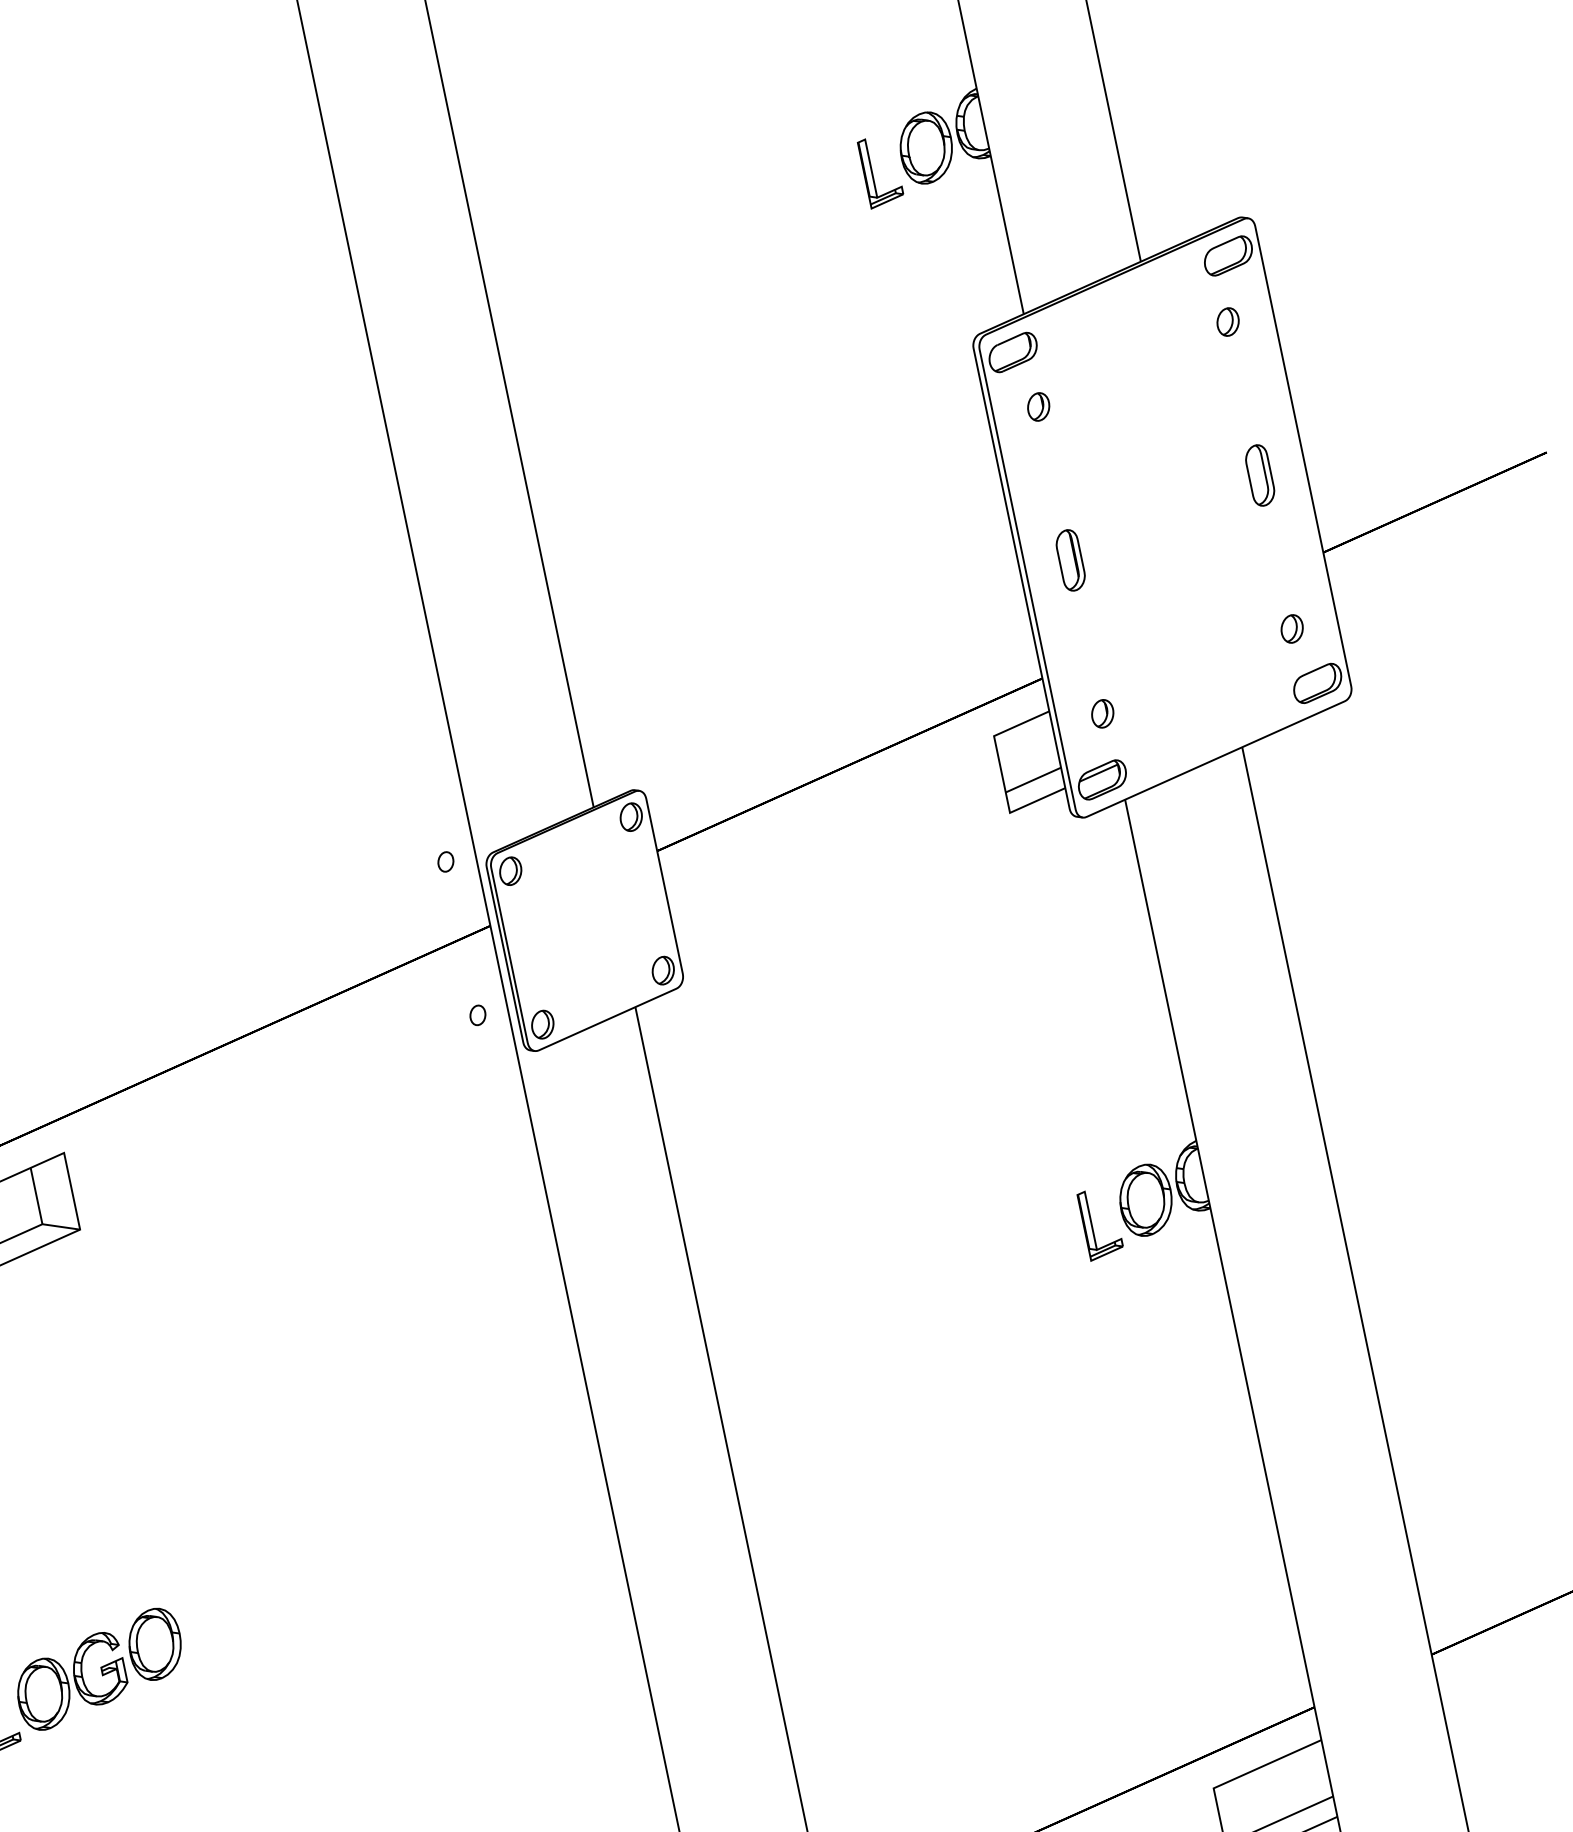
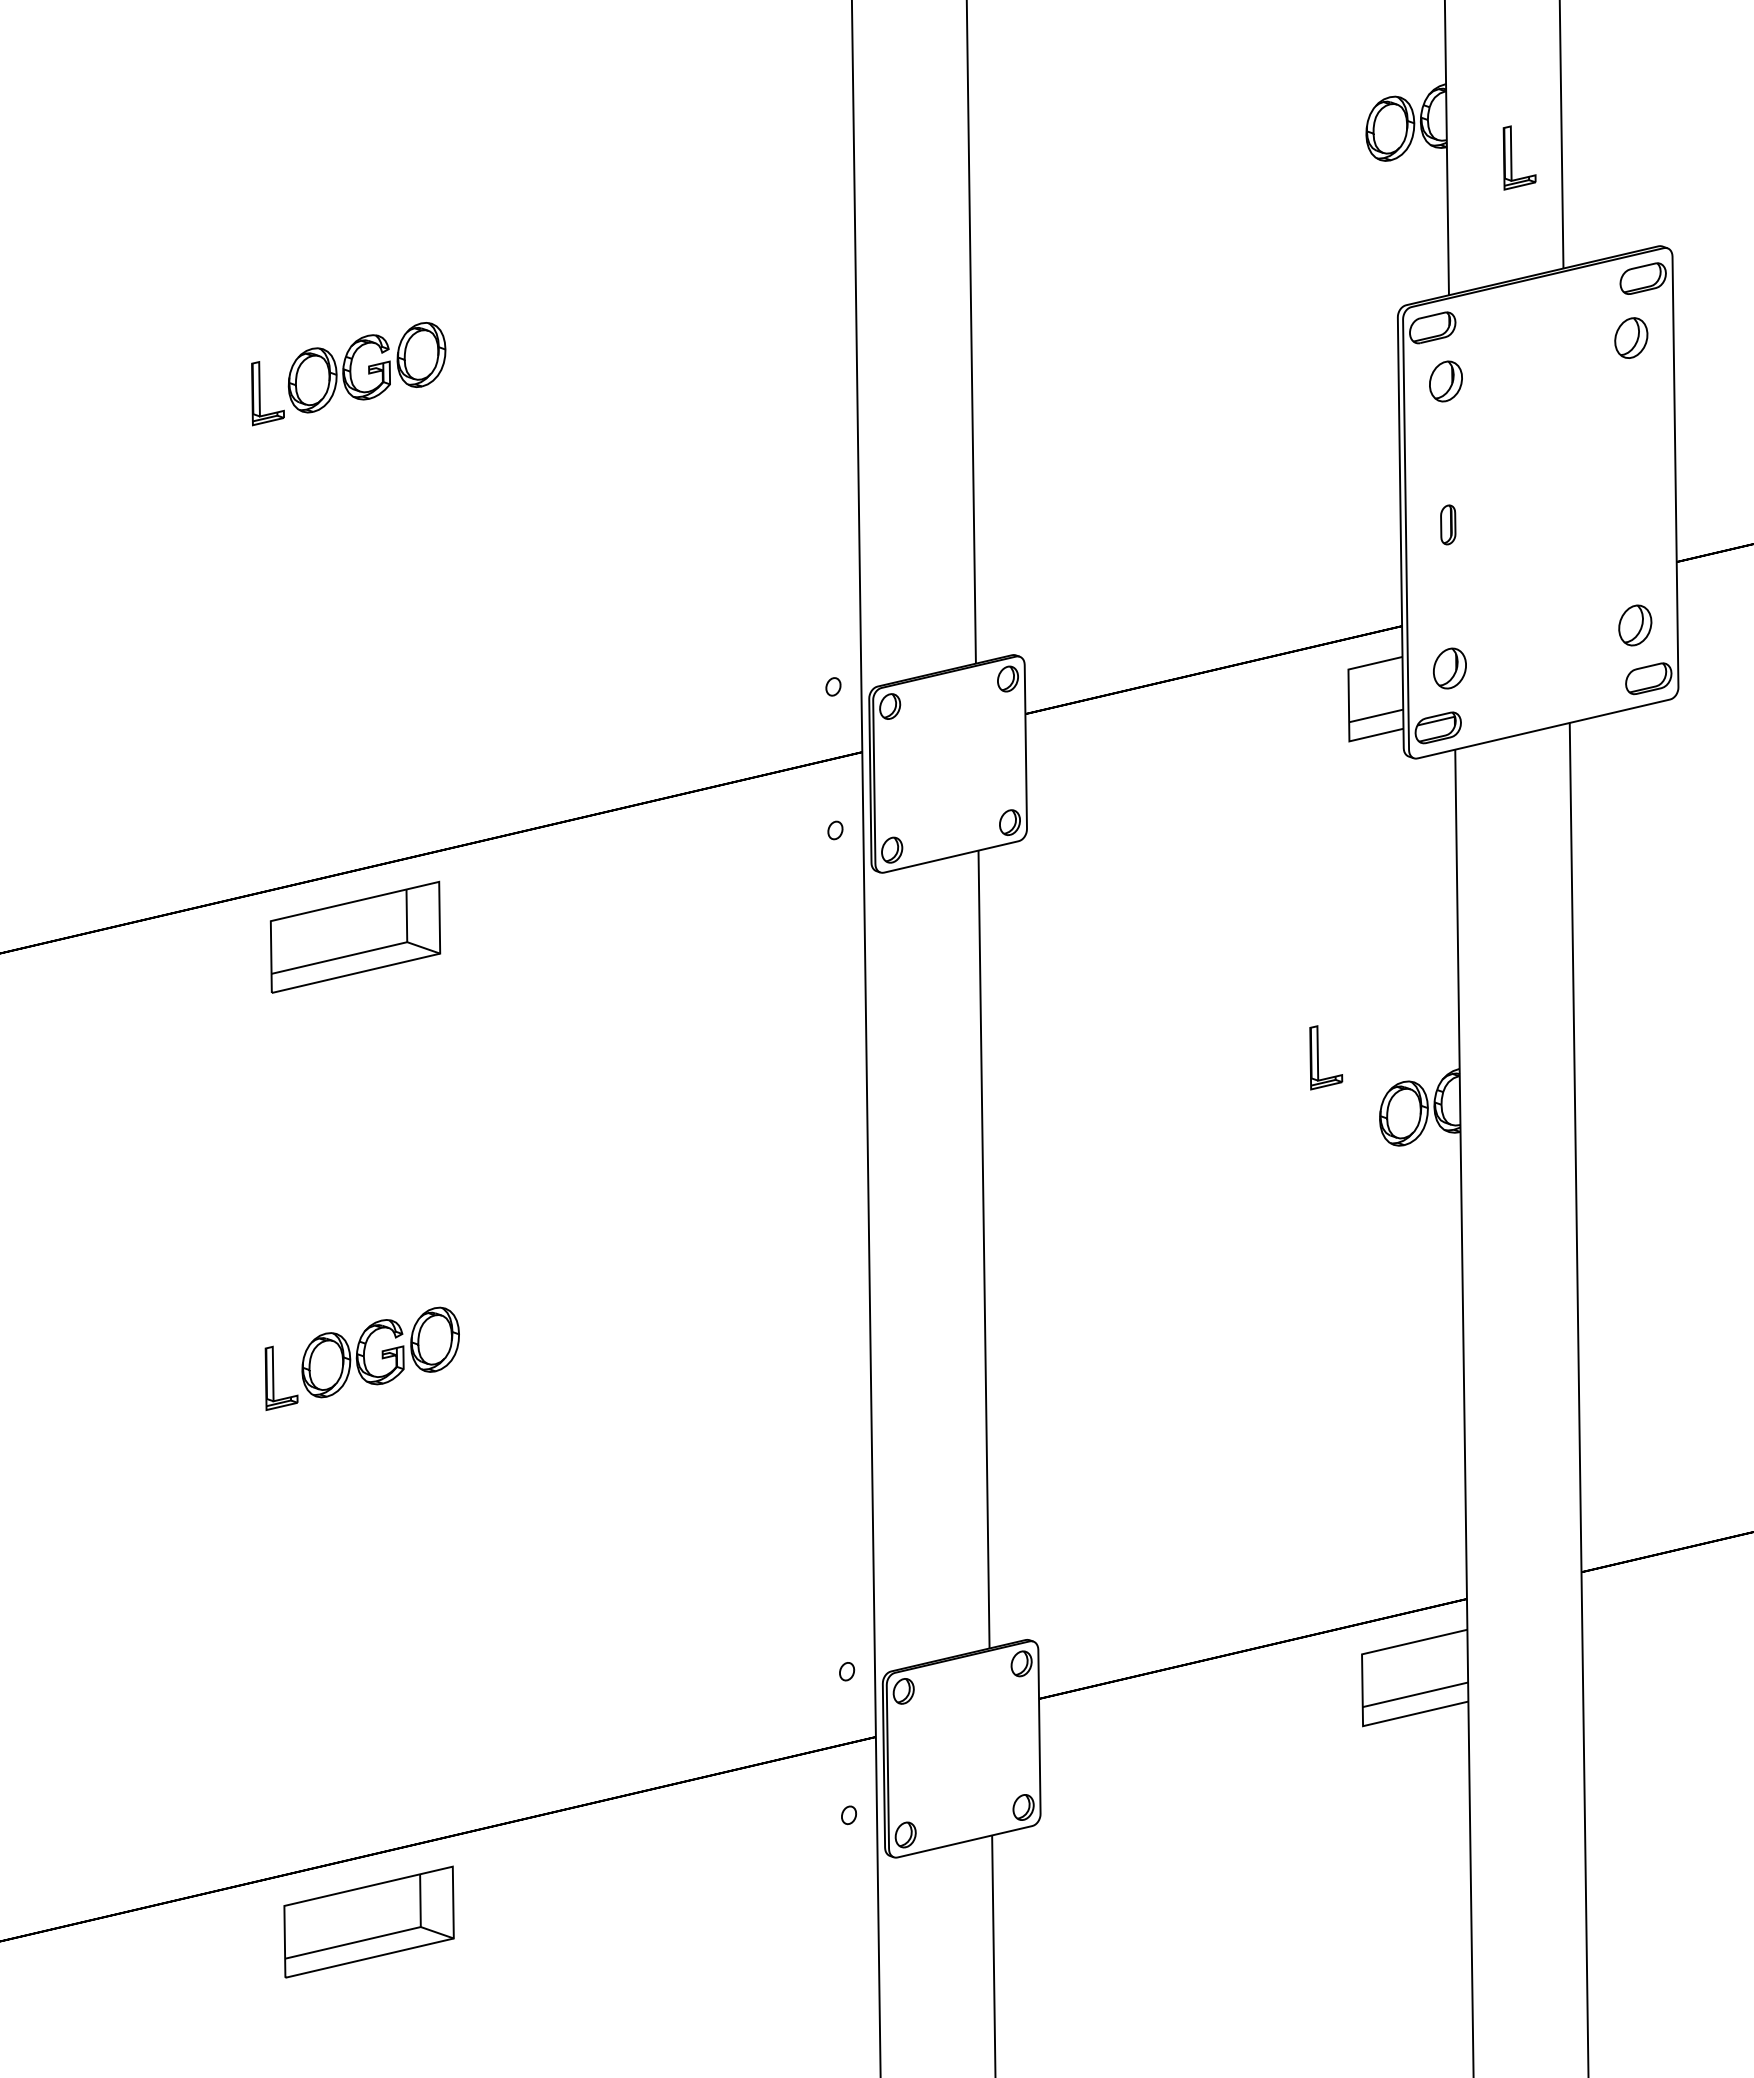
part: (873, 172) -> (1512, 157), moved
part: (1228, 321) -> (1631, 337), size x1.6
part: (1038, 406) -> (1446, 380), size x1.6
part: (1260, 475) -> (1633, 481), removed
part: (1071, 559) -> (1448, 524), size x0.7
part: (1292, 628) -> (1635, 624), size x1.6
part: (1103, 713) -> (1450, 668), size x1.6
part: (1092, 1225) -> (1318, 1057), moved

